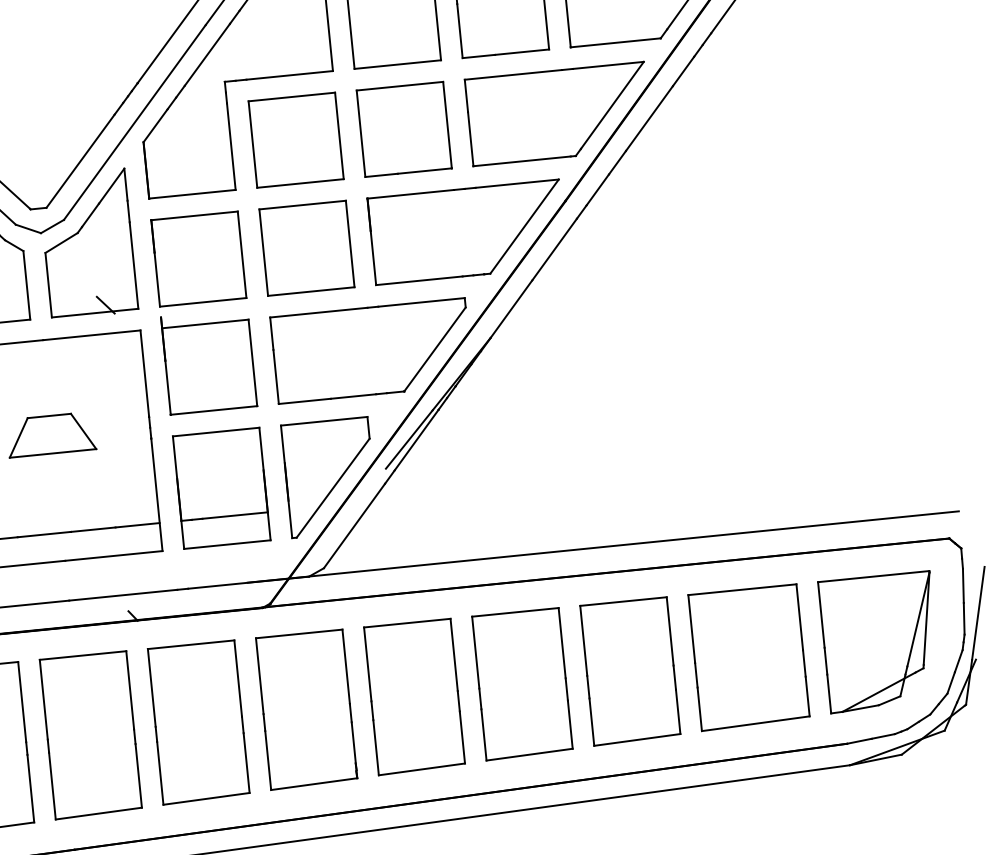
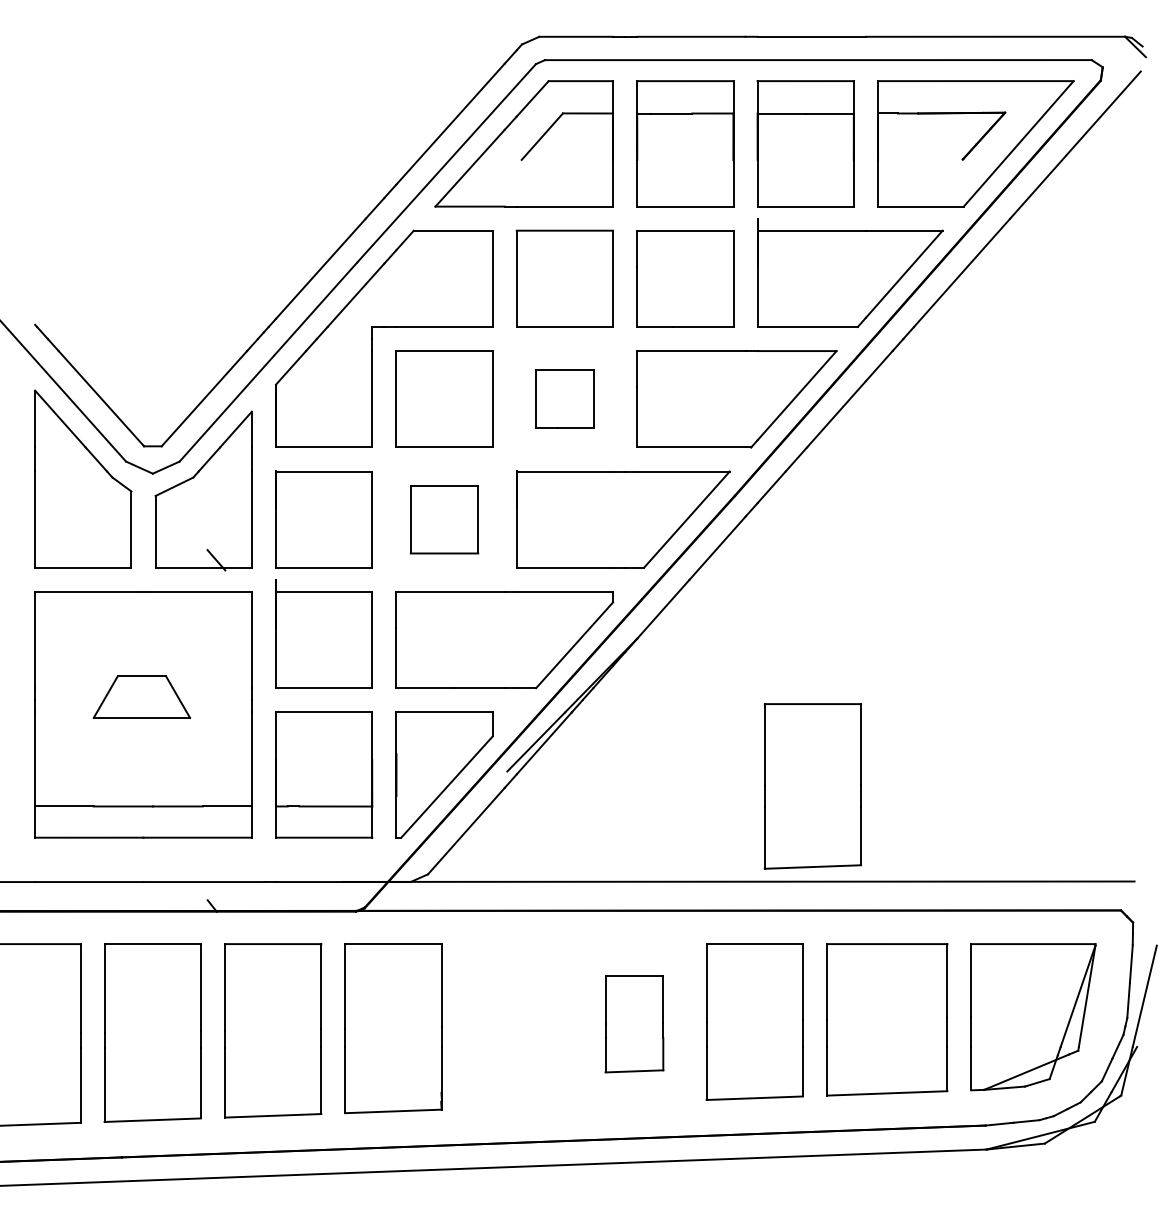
part: (403, 128) -> (564, 398), size x0.6
part: (306, 248) -> (444, 519), size x0.7
part: (522, 684) -> (634, 1024), size x0.6
part: (414, 697) -> (812, 786), moved

